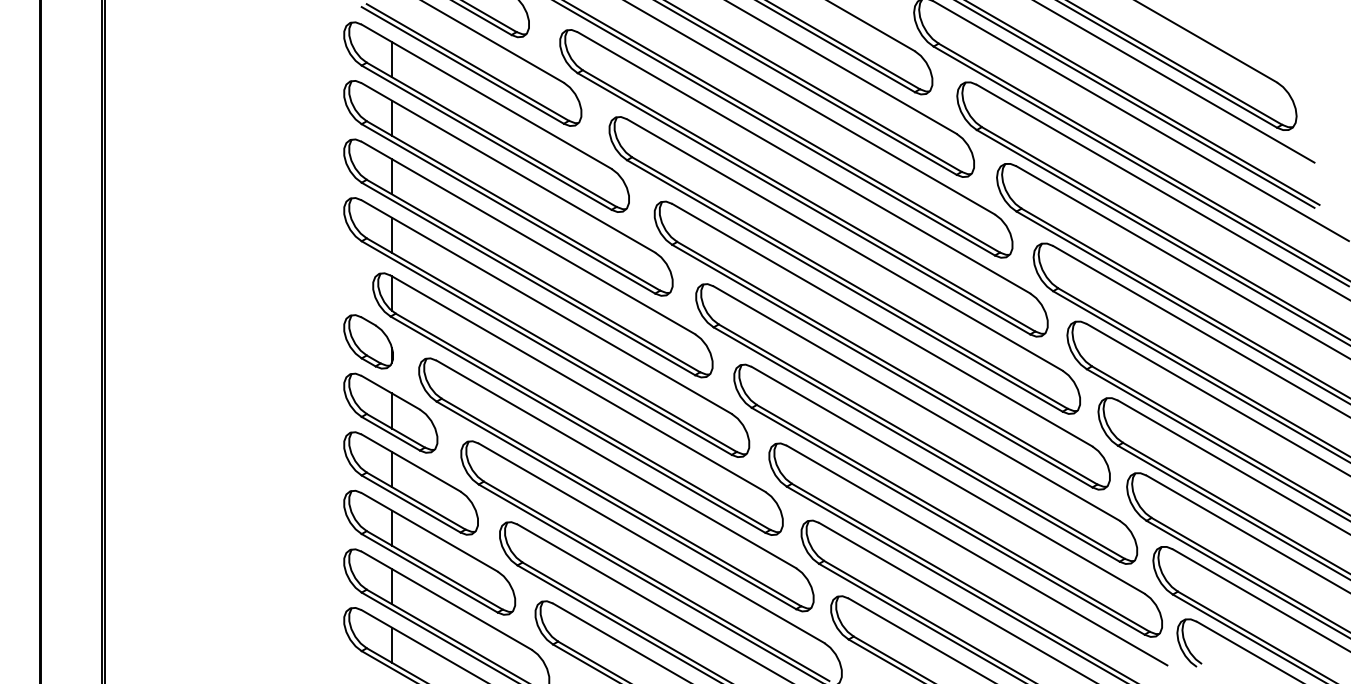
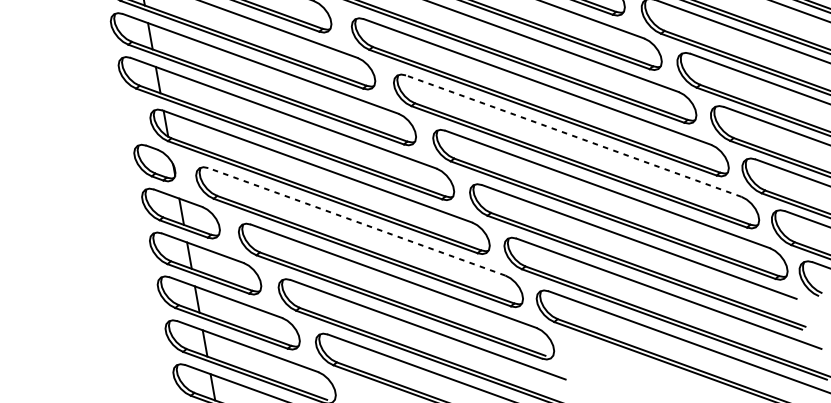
line: (916, 403) -> (573, 136), solid -> dashed
line: (616, 464) -> (356, 221), solid -> dashed

